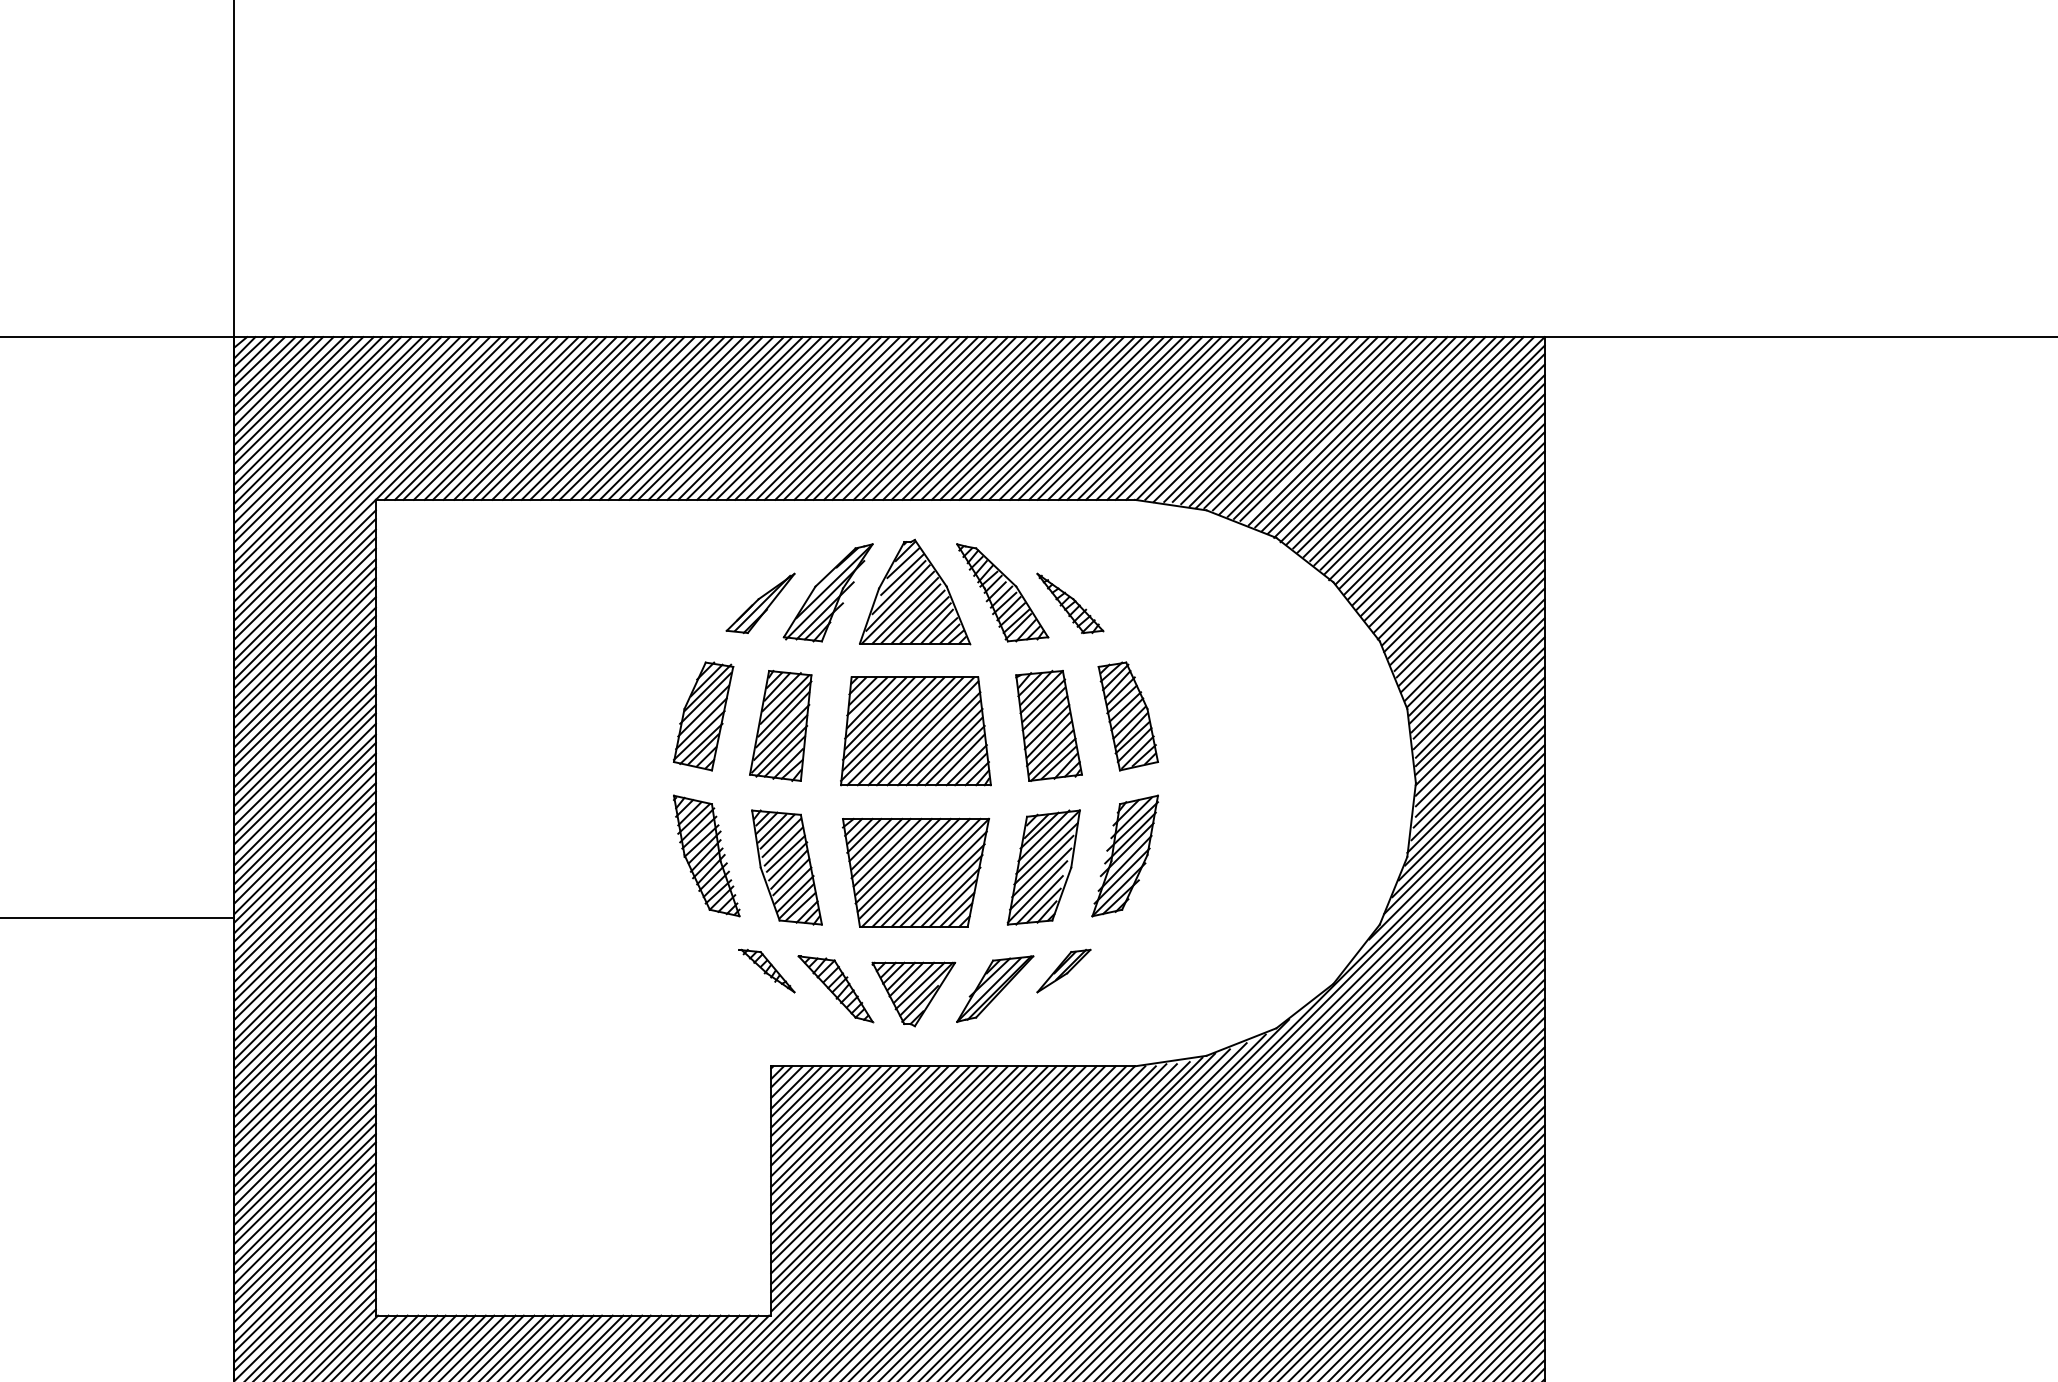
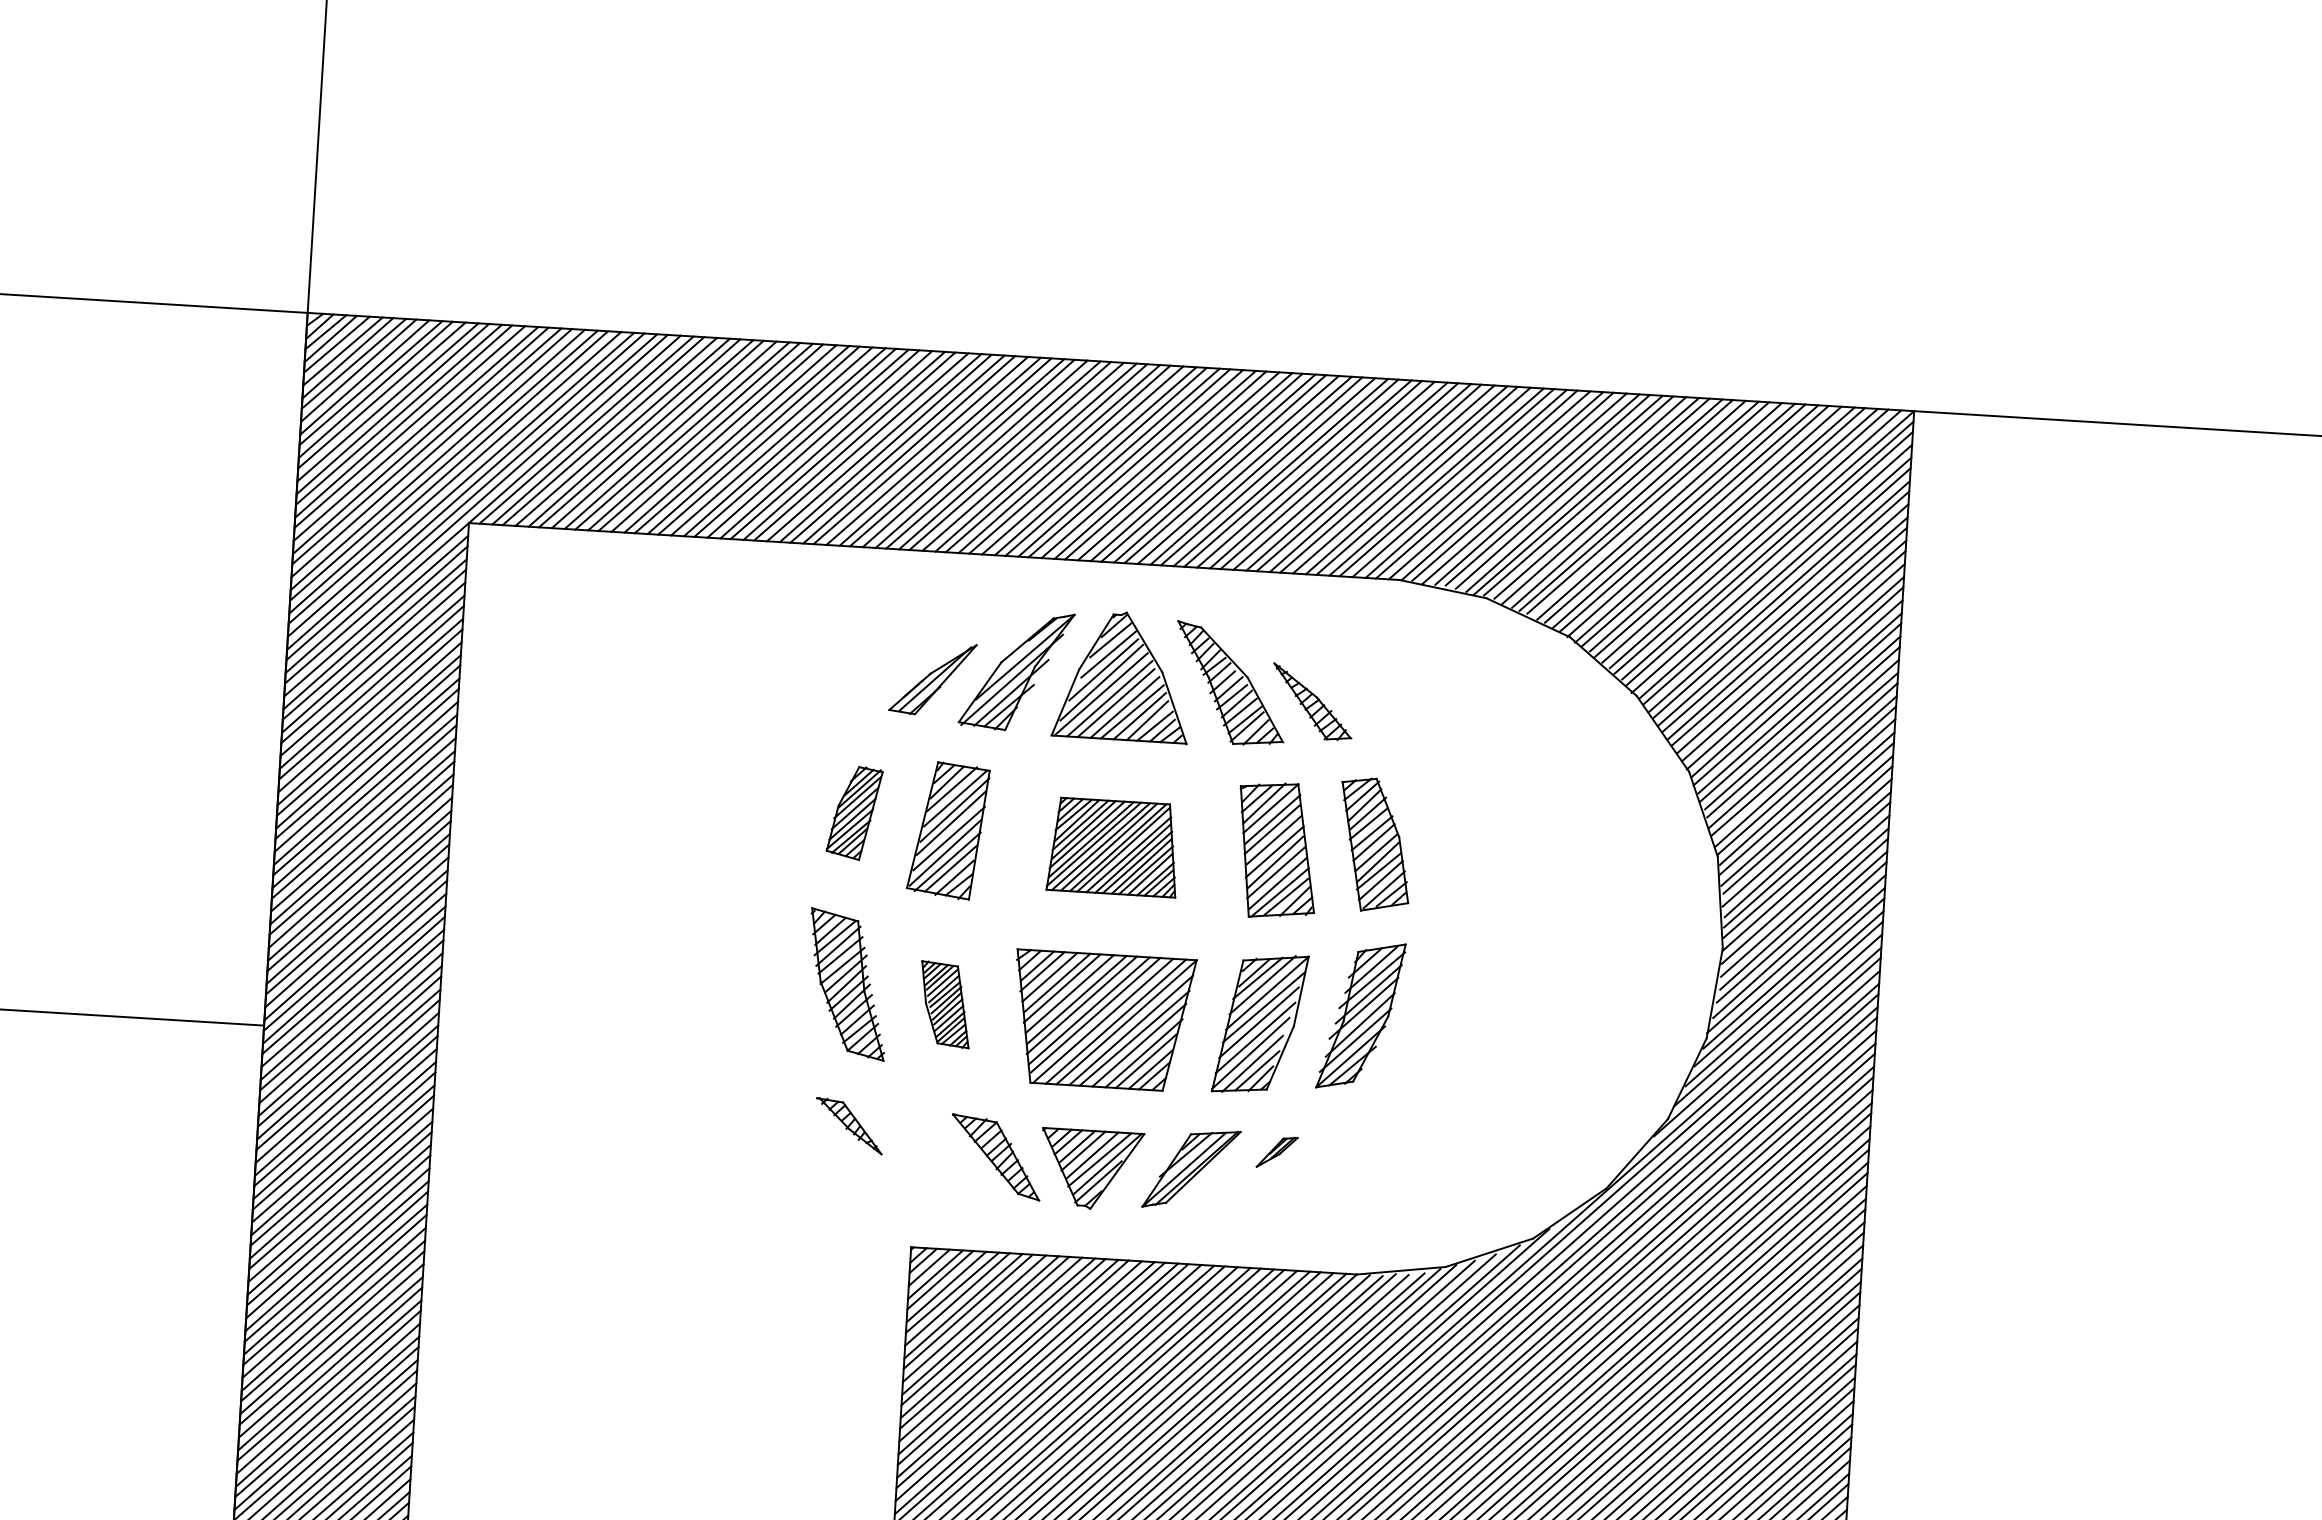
part: (703, 716) -> (854, 813), size x0.7
part: (915, 731) -> (1113, 847), size x0.7
part: (786, 867) -> (944, 1004), size x0.6
part: (766, 970) -> (848, 1125), moved
part: (1063, 970) -> (1276, 1151), size x0.6

